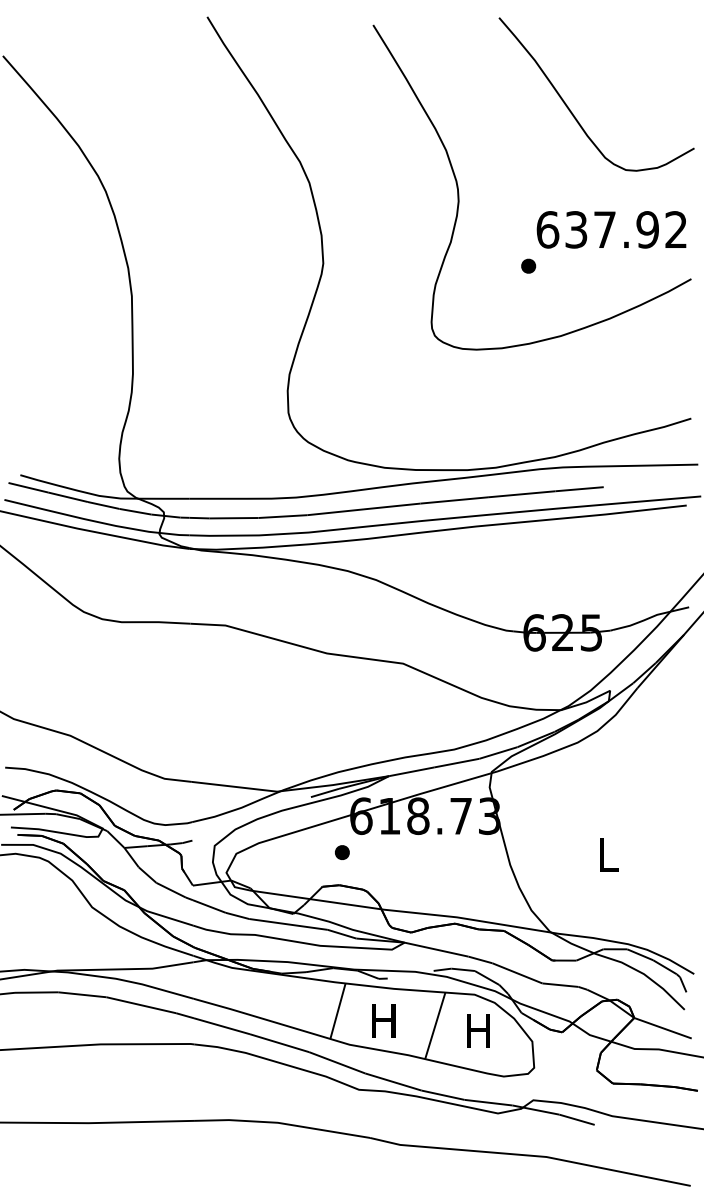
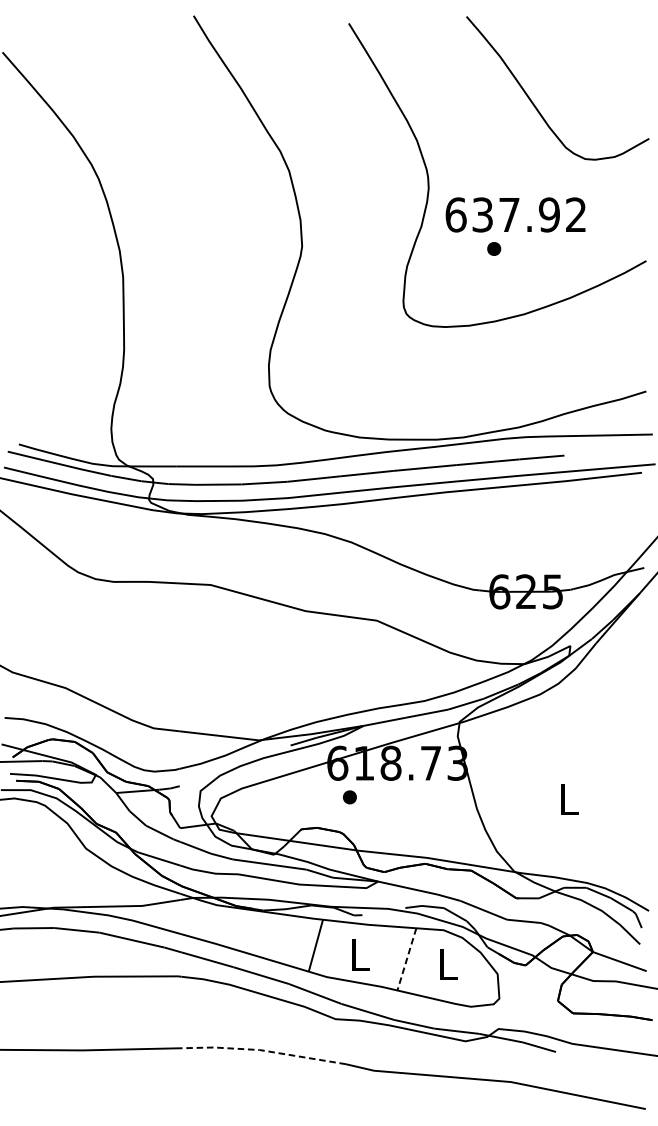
text: (611, 229) -> (515, 214), moved
part: (342, 852) -> (350, 797), moved
text: (383, 1020) -> (358, 954), H -> L
line: (435, 1025) -> (407, 959), solid -> dashed
text: (478, 1030) -> (447, 963), H -> L
line: (281, 1123) -> (263, 1050), solid -> dashed

